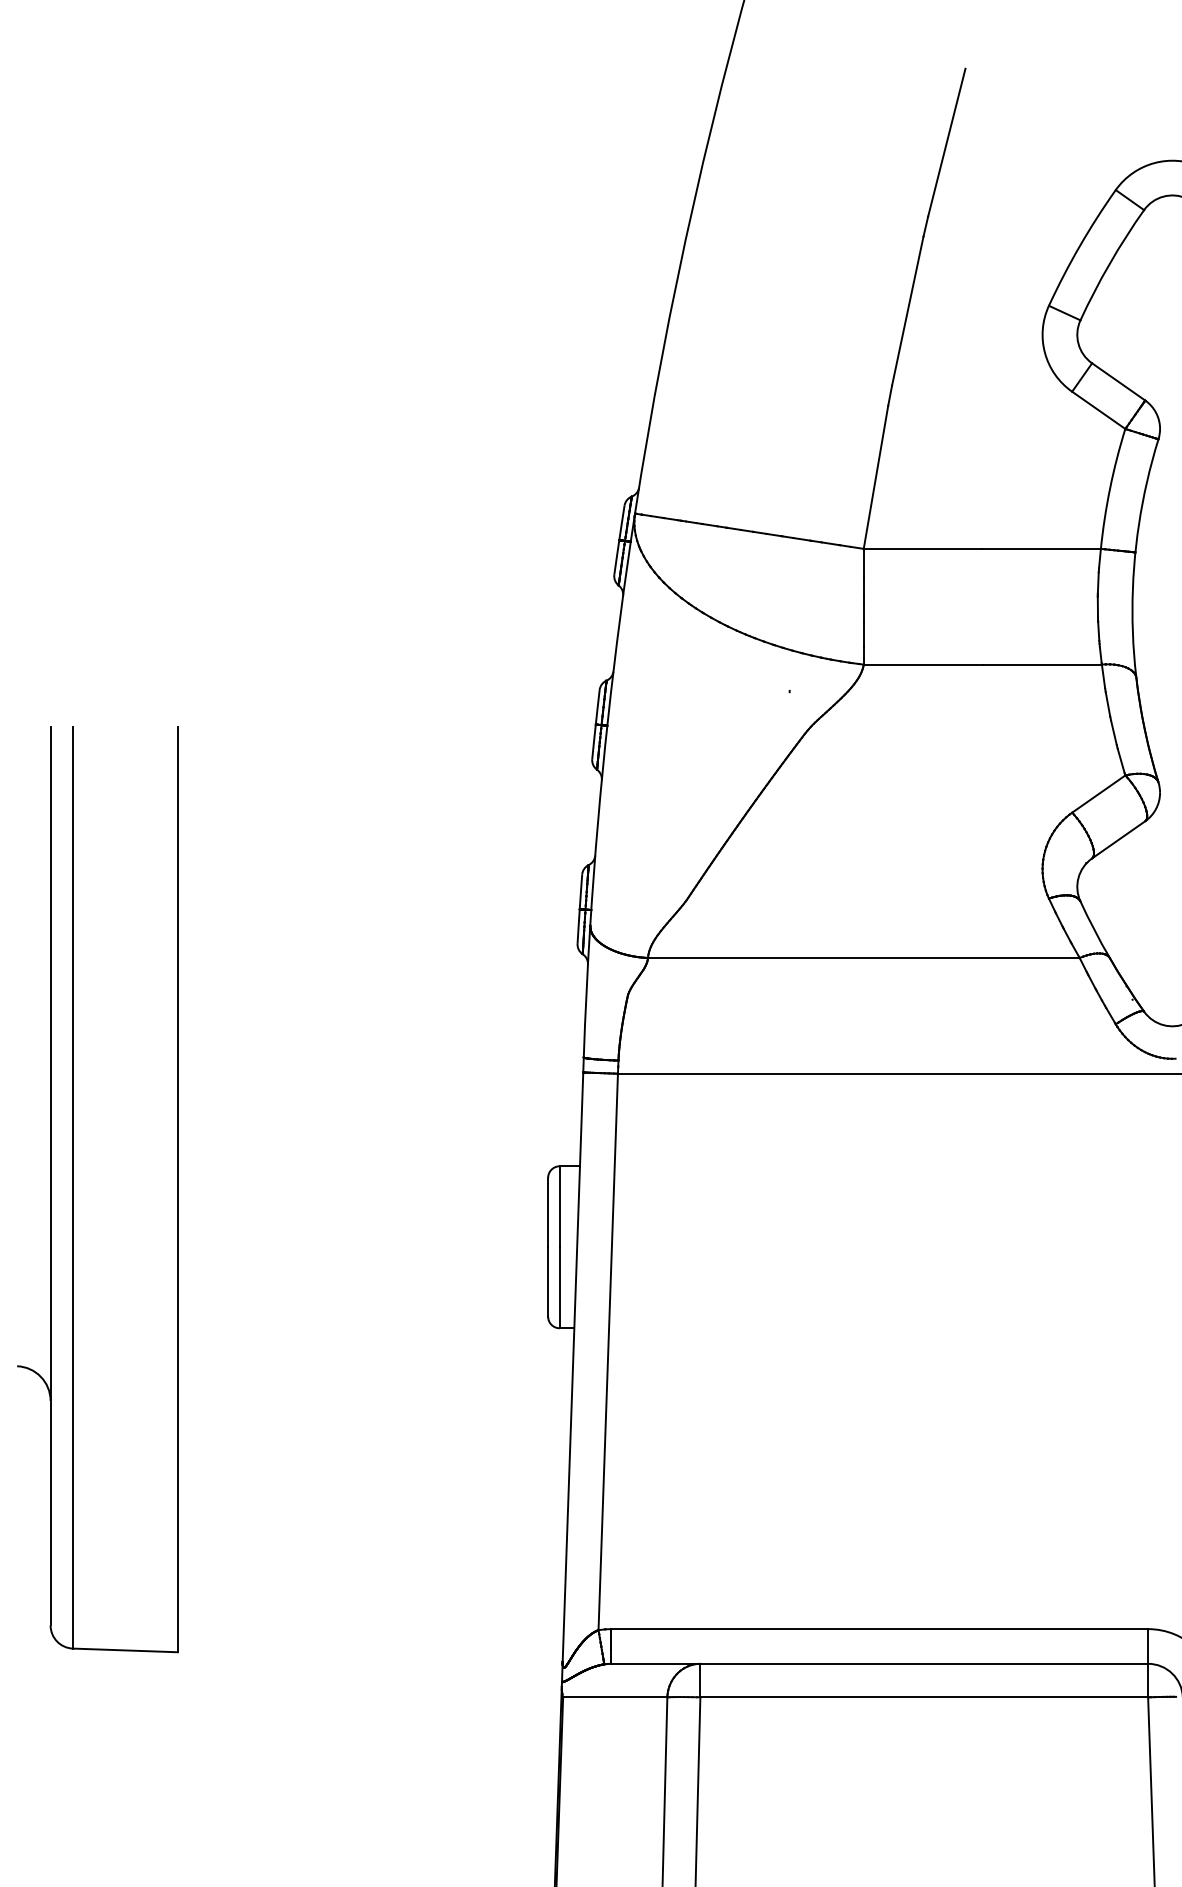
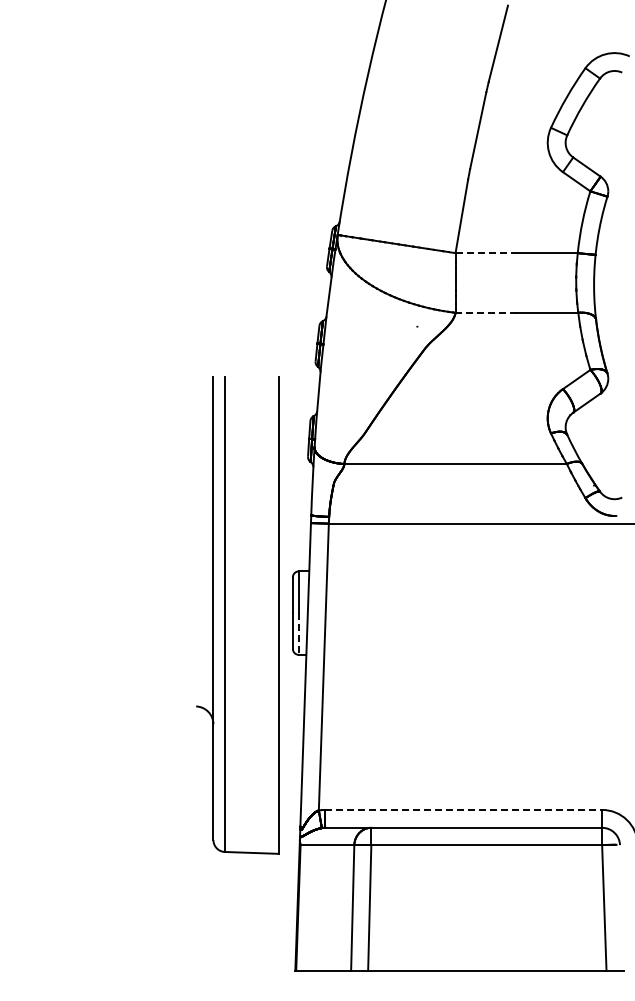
line: (923, 549) -> (486, 253), solid -> dashed
line: (923, 664) -> (486, 312), solid -> dashed
part: (74, 1189) -> (225, 615), moved
line: (559, 1288) -> (298, 634), solid -> dashed
line: (881, 1628) -> (464, 809), solid -> dashed

